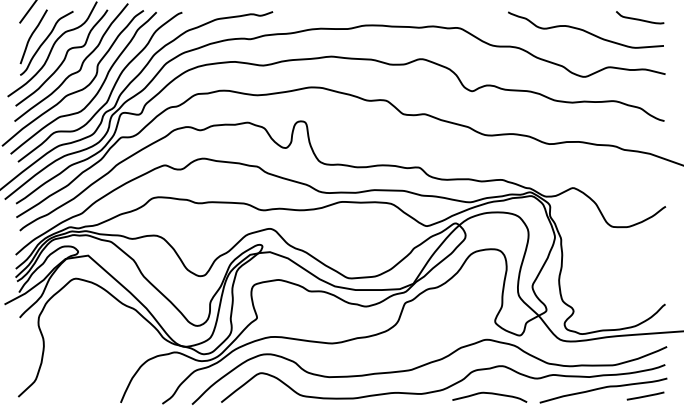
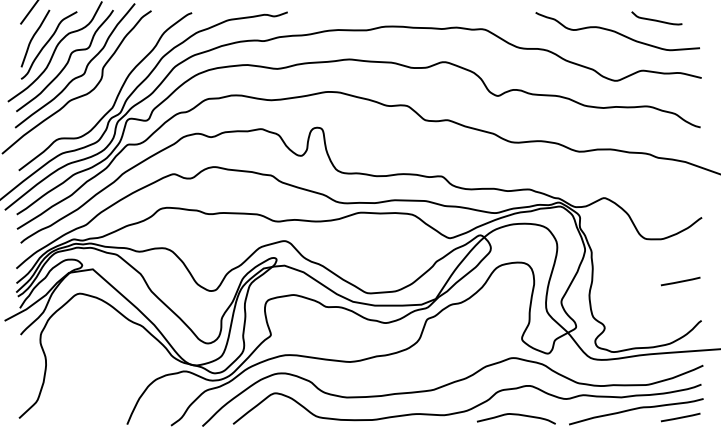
curve: (639, 18) -> (656, 19), moved
curve: (96, 92) -> (101, 97), removed
line: (645, 267) -> (680, 281), added

